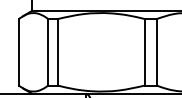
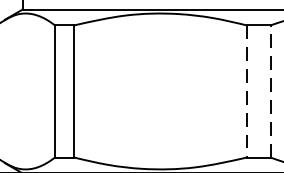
line: (156, 51) -> (270, 89), solid -> dashed
line: (144, 52) -> (246, 91), solid -> dashed

